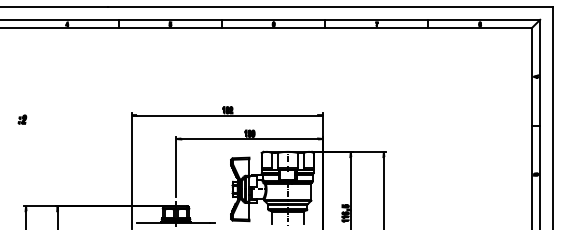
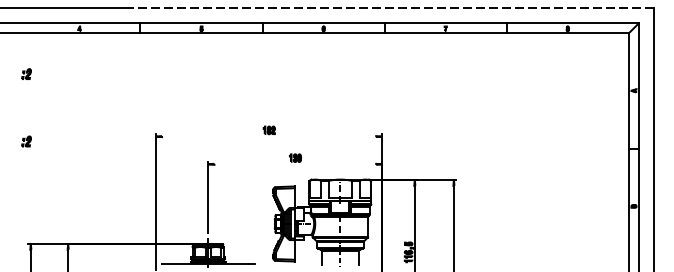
line: (330, 7) -> (390, 8), solid -> dashed
part: (22, 62) -> (26, 73), added
line: (227, 115) -> (269, 136), removed
line: (249, 139) -> (295, 164), removed

